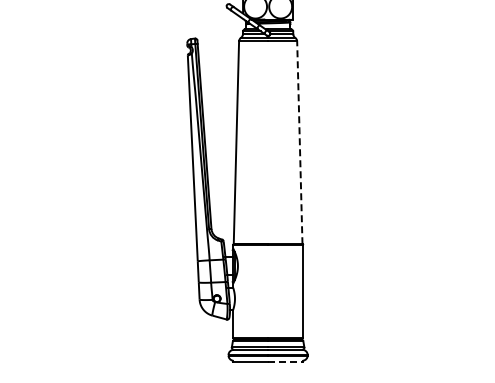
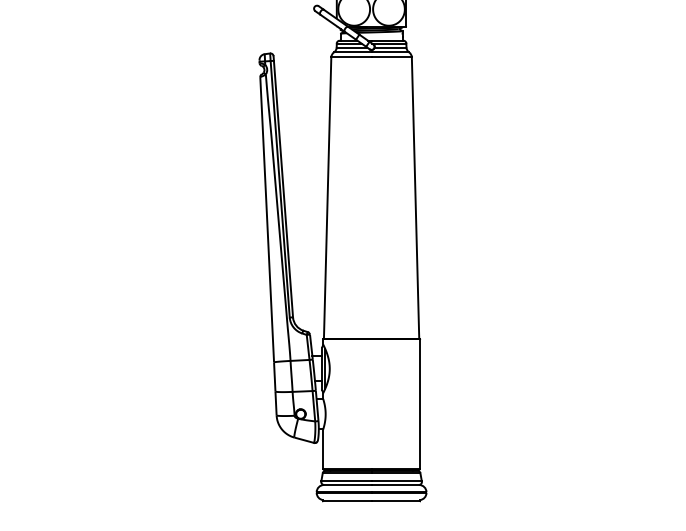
line: (299, 142) -> (415, 197), dashed -> solid
line: (286, 361) -> (397, 501), dashed -> solid

